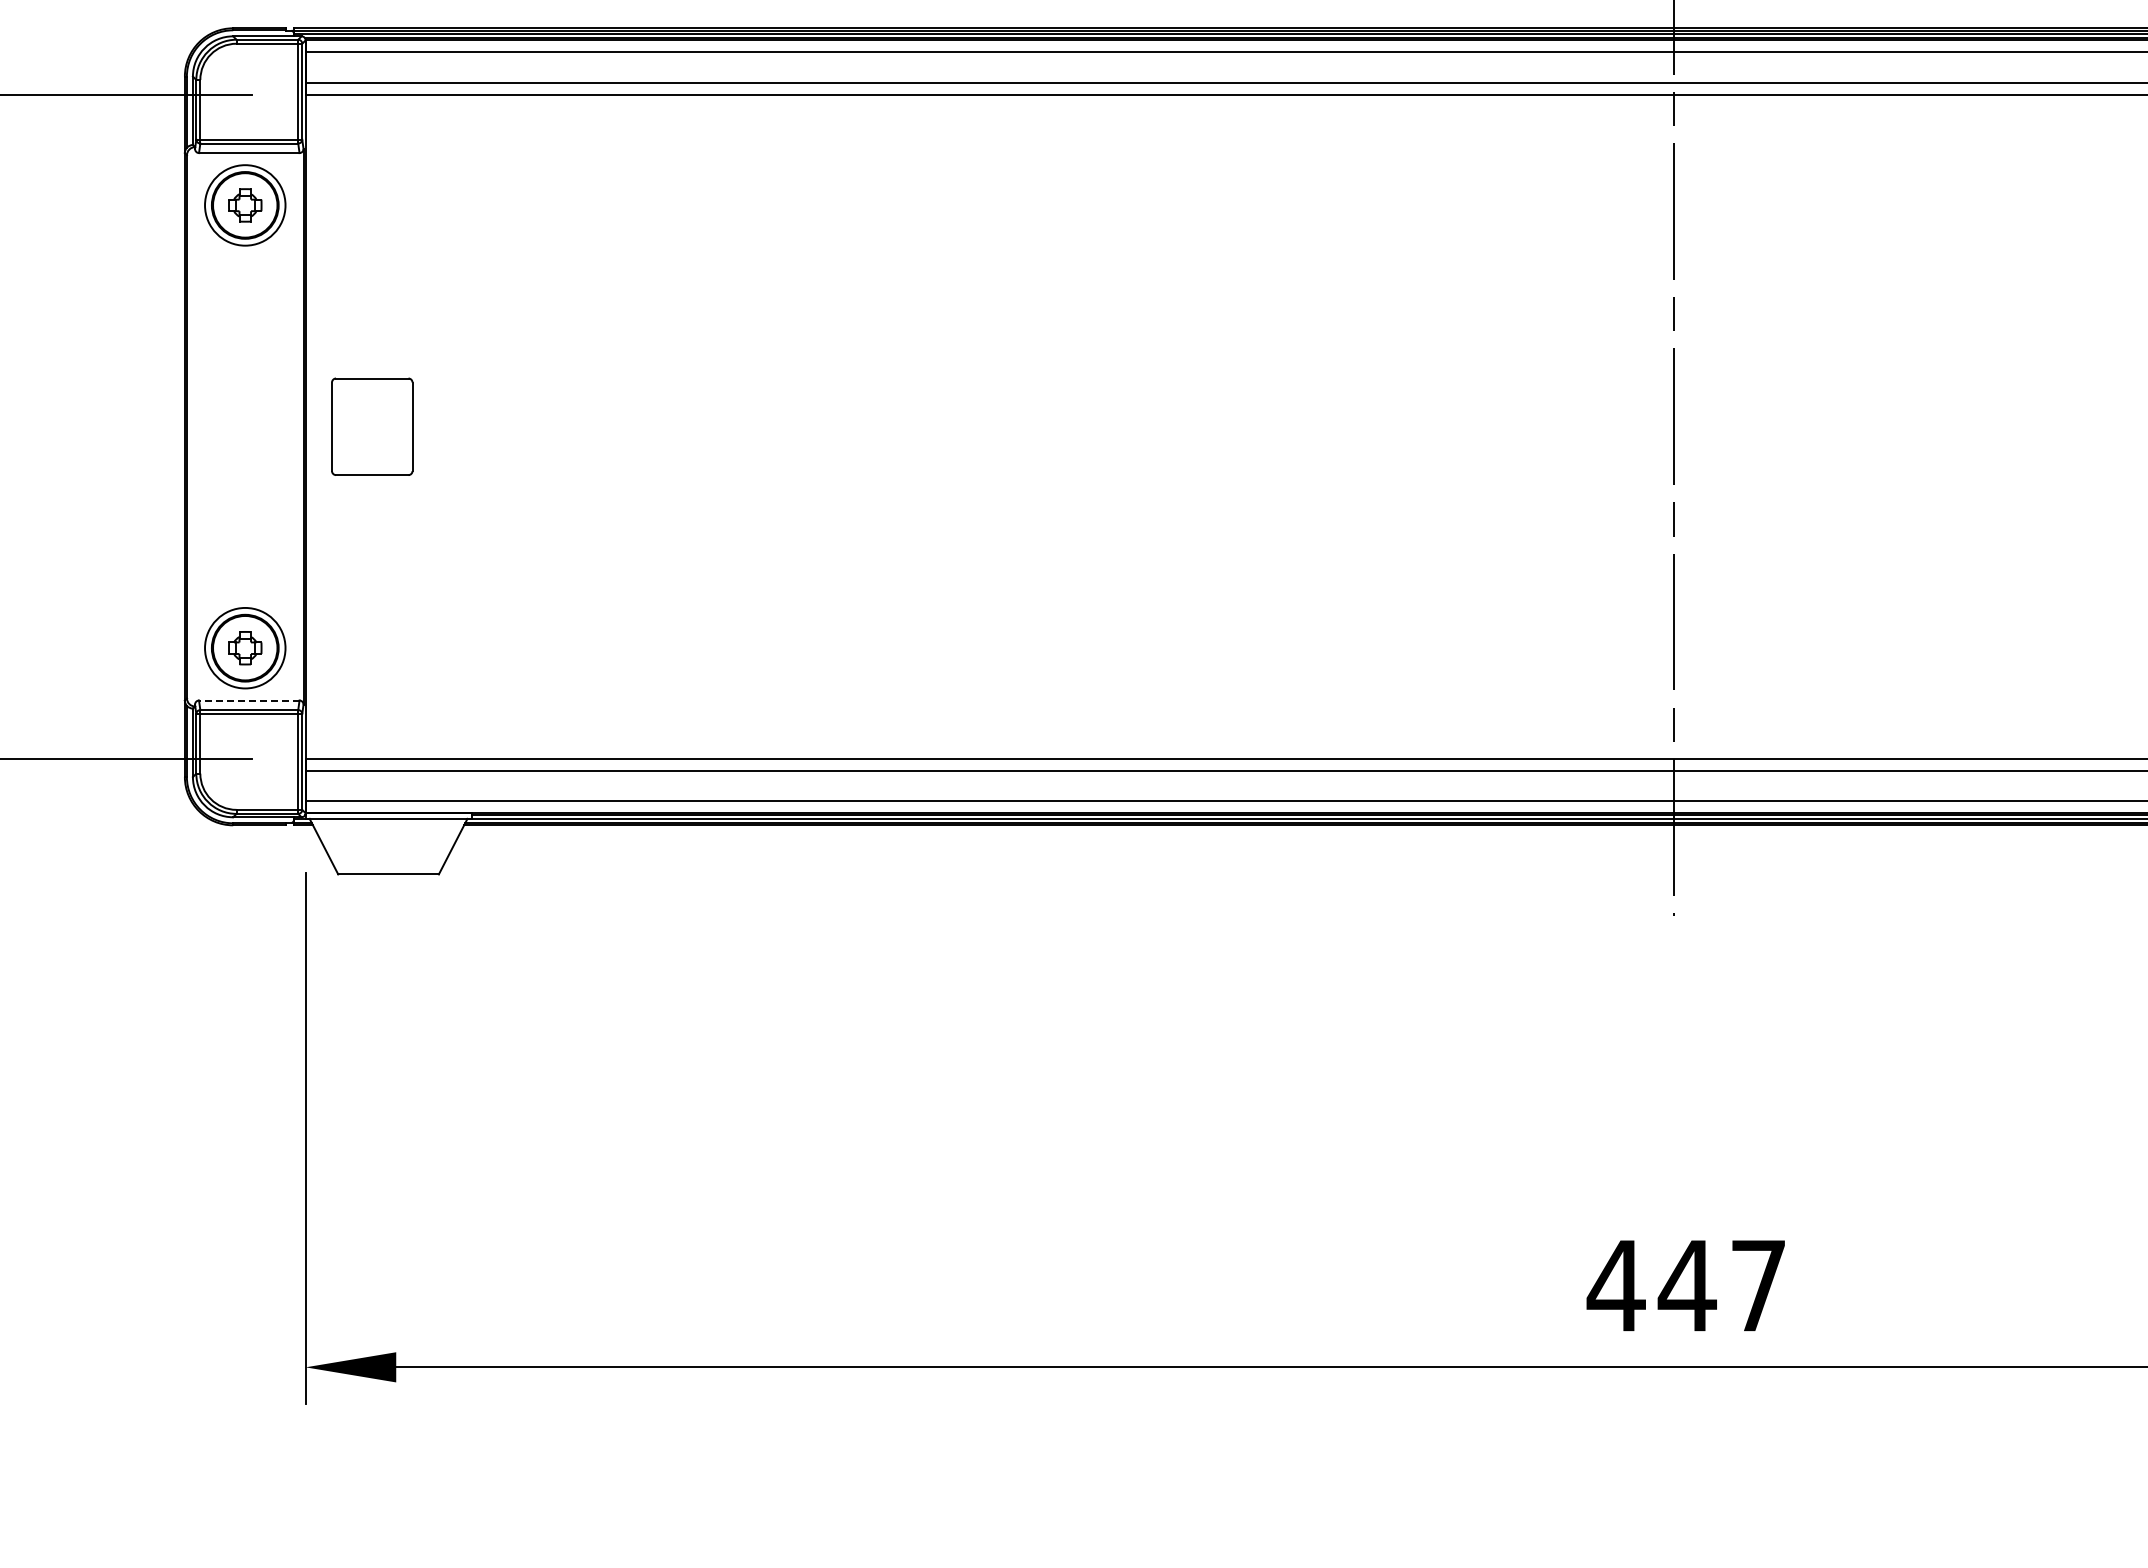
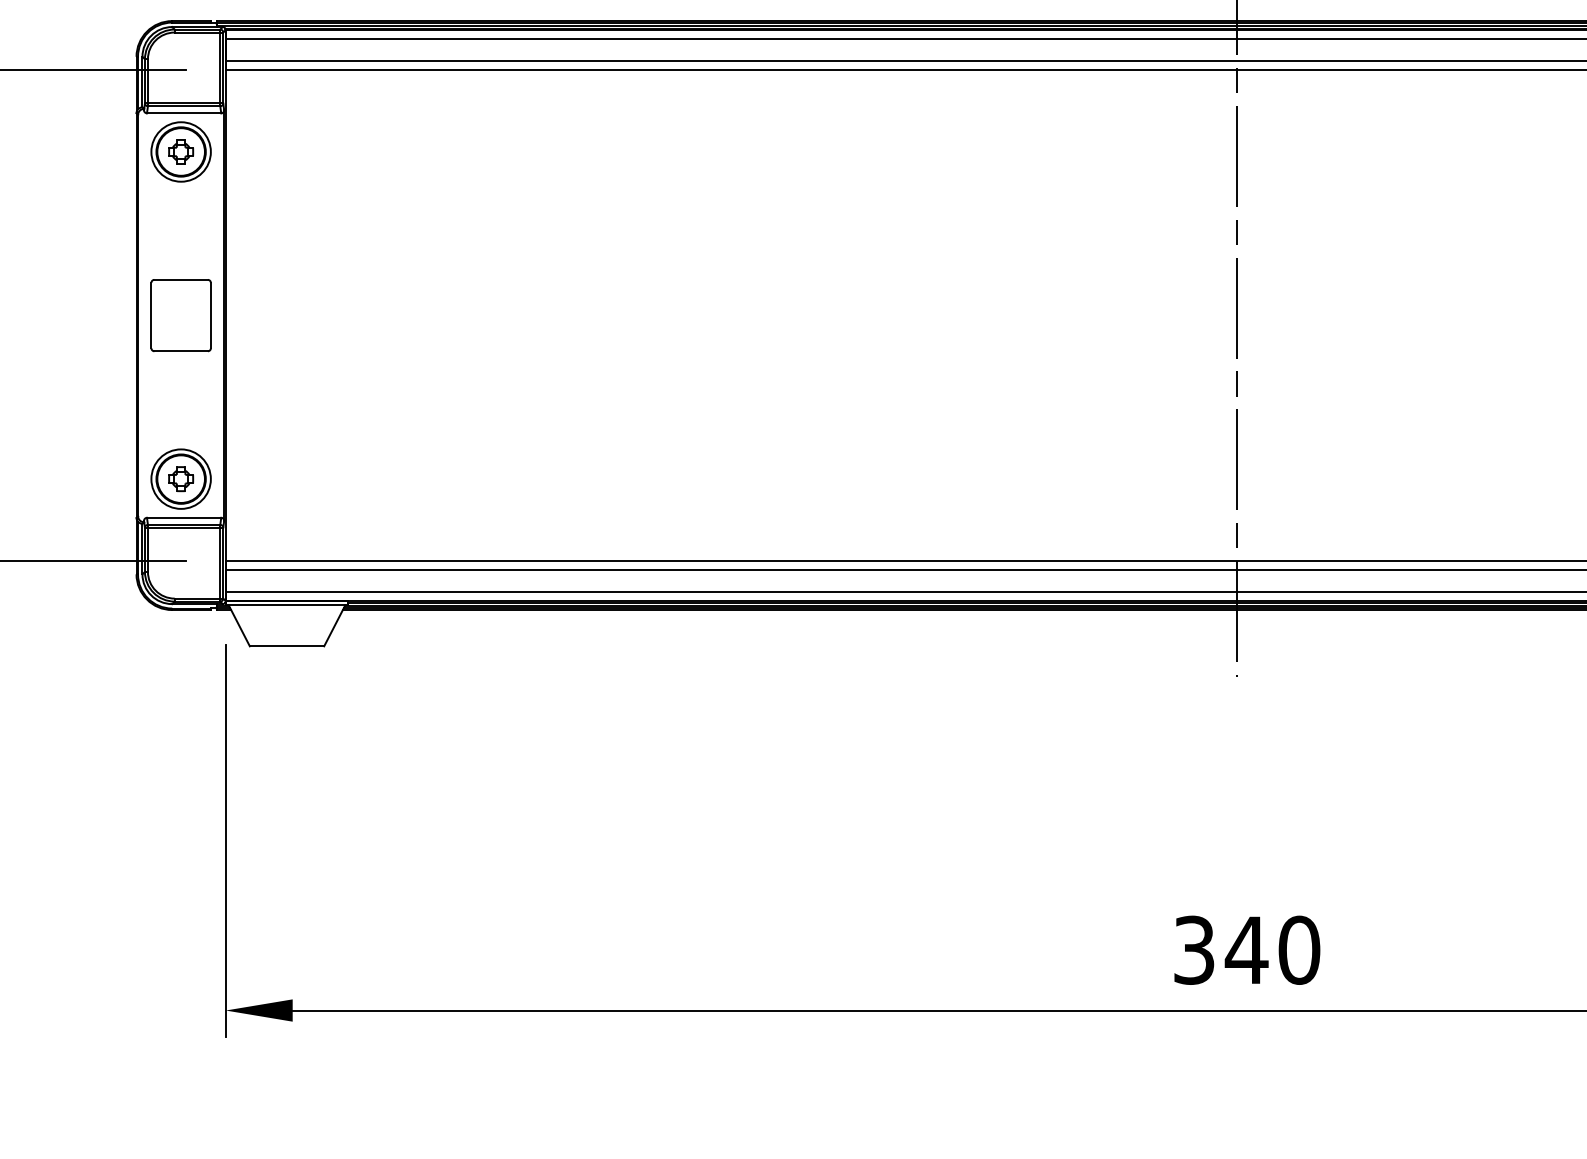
part: (372, 426) -> (181, 315), moved
line: (248, 700) -> (183, 517), dashed -> solid
text: (1686, 1285) -> (1246, 950), 447 -> 340

